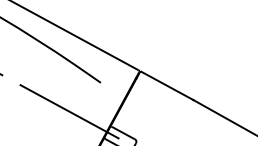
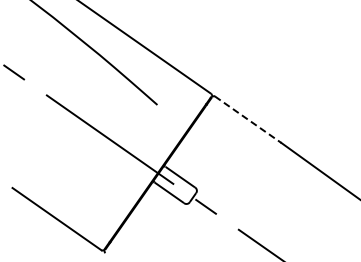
line: (167, 85) -> (248, 119), solid -> dashed

